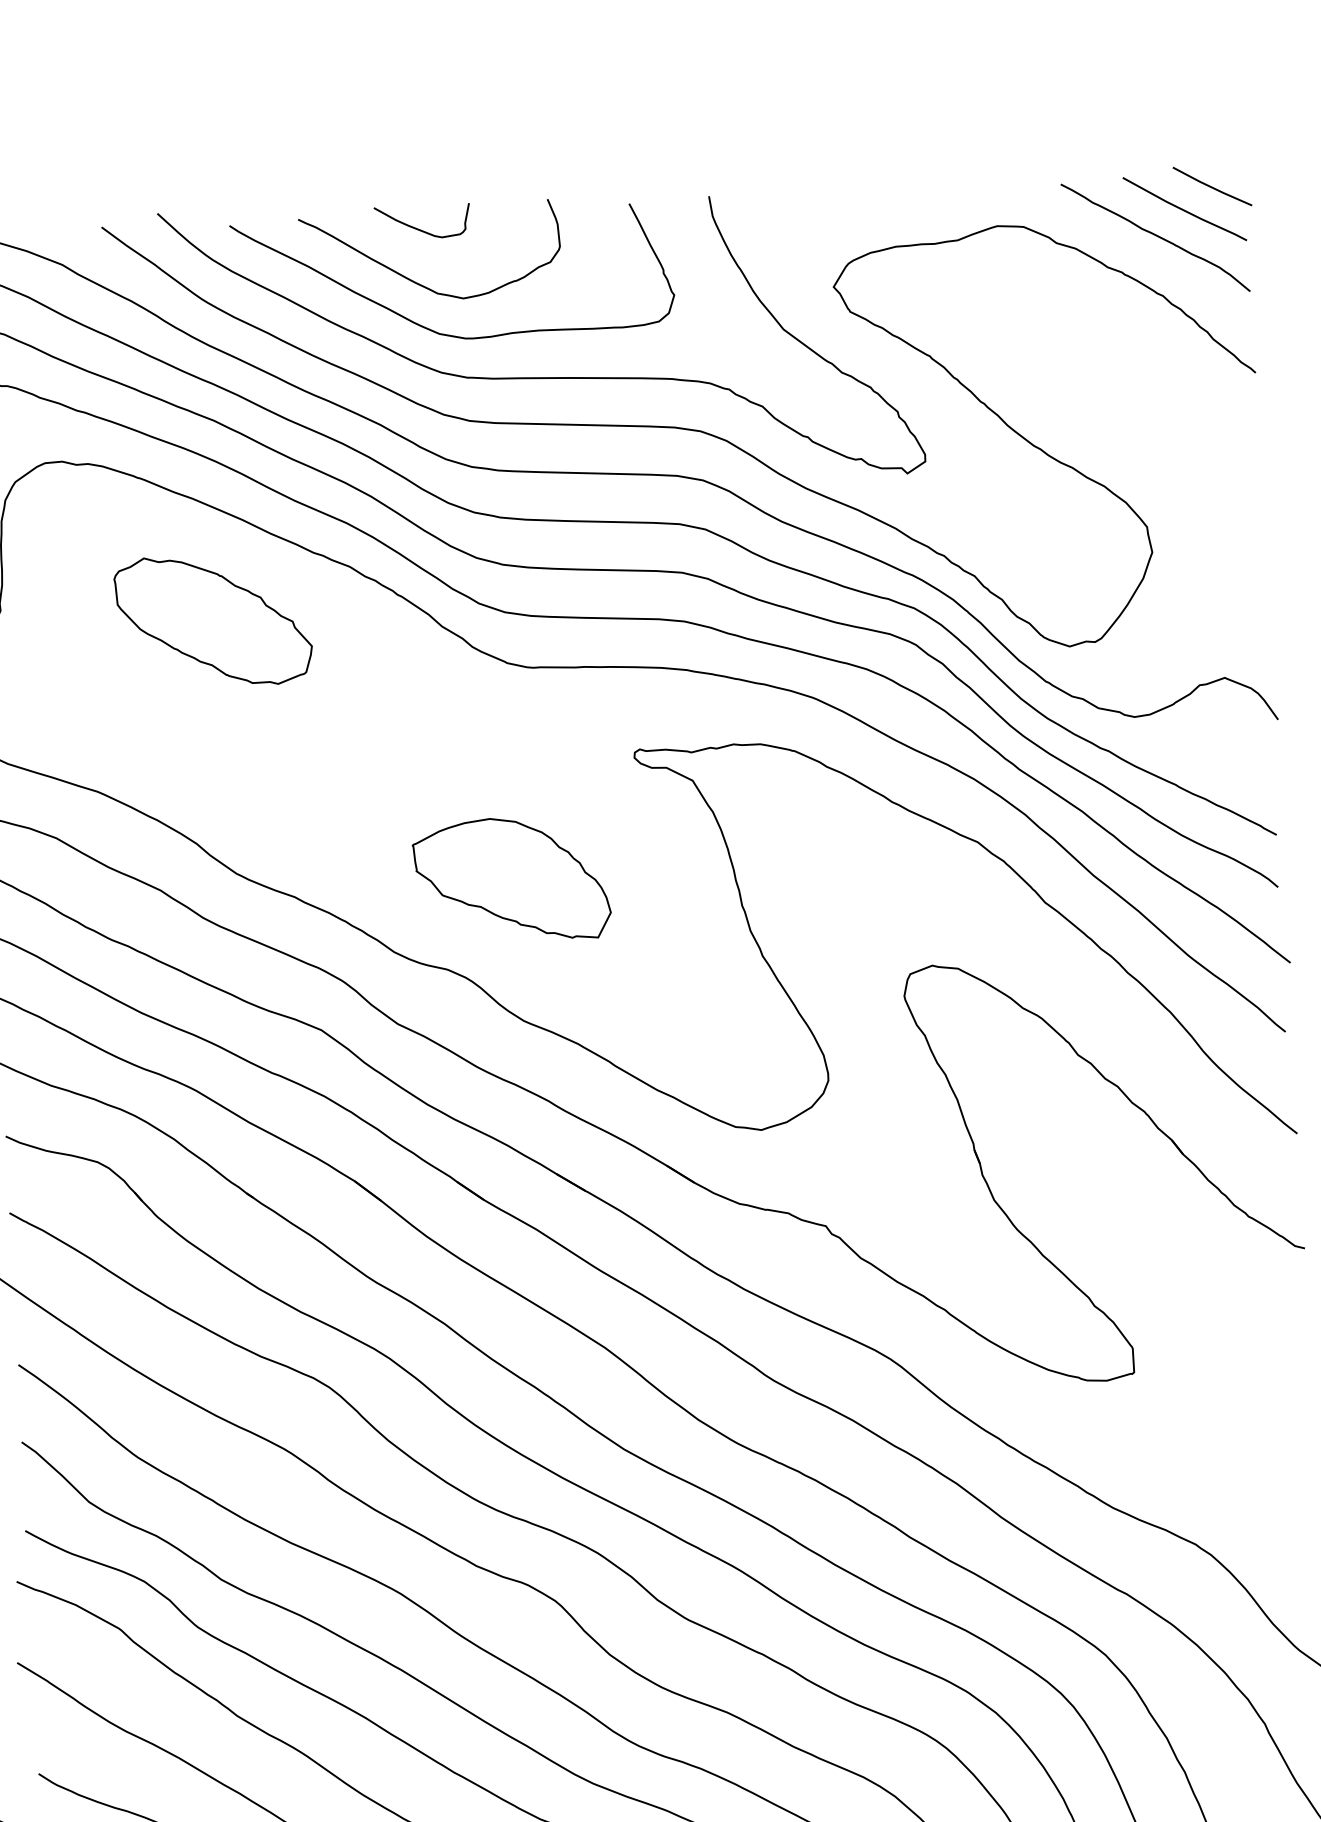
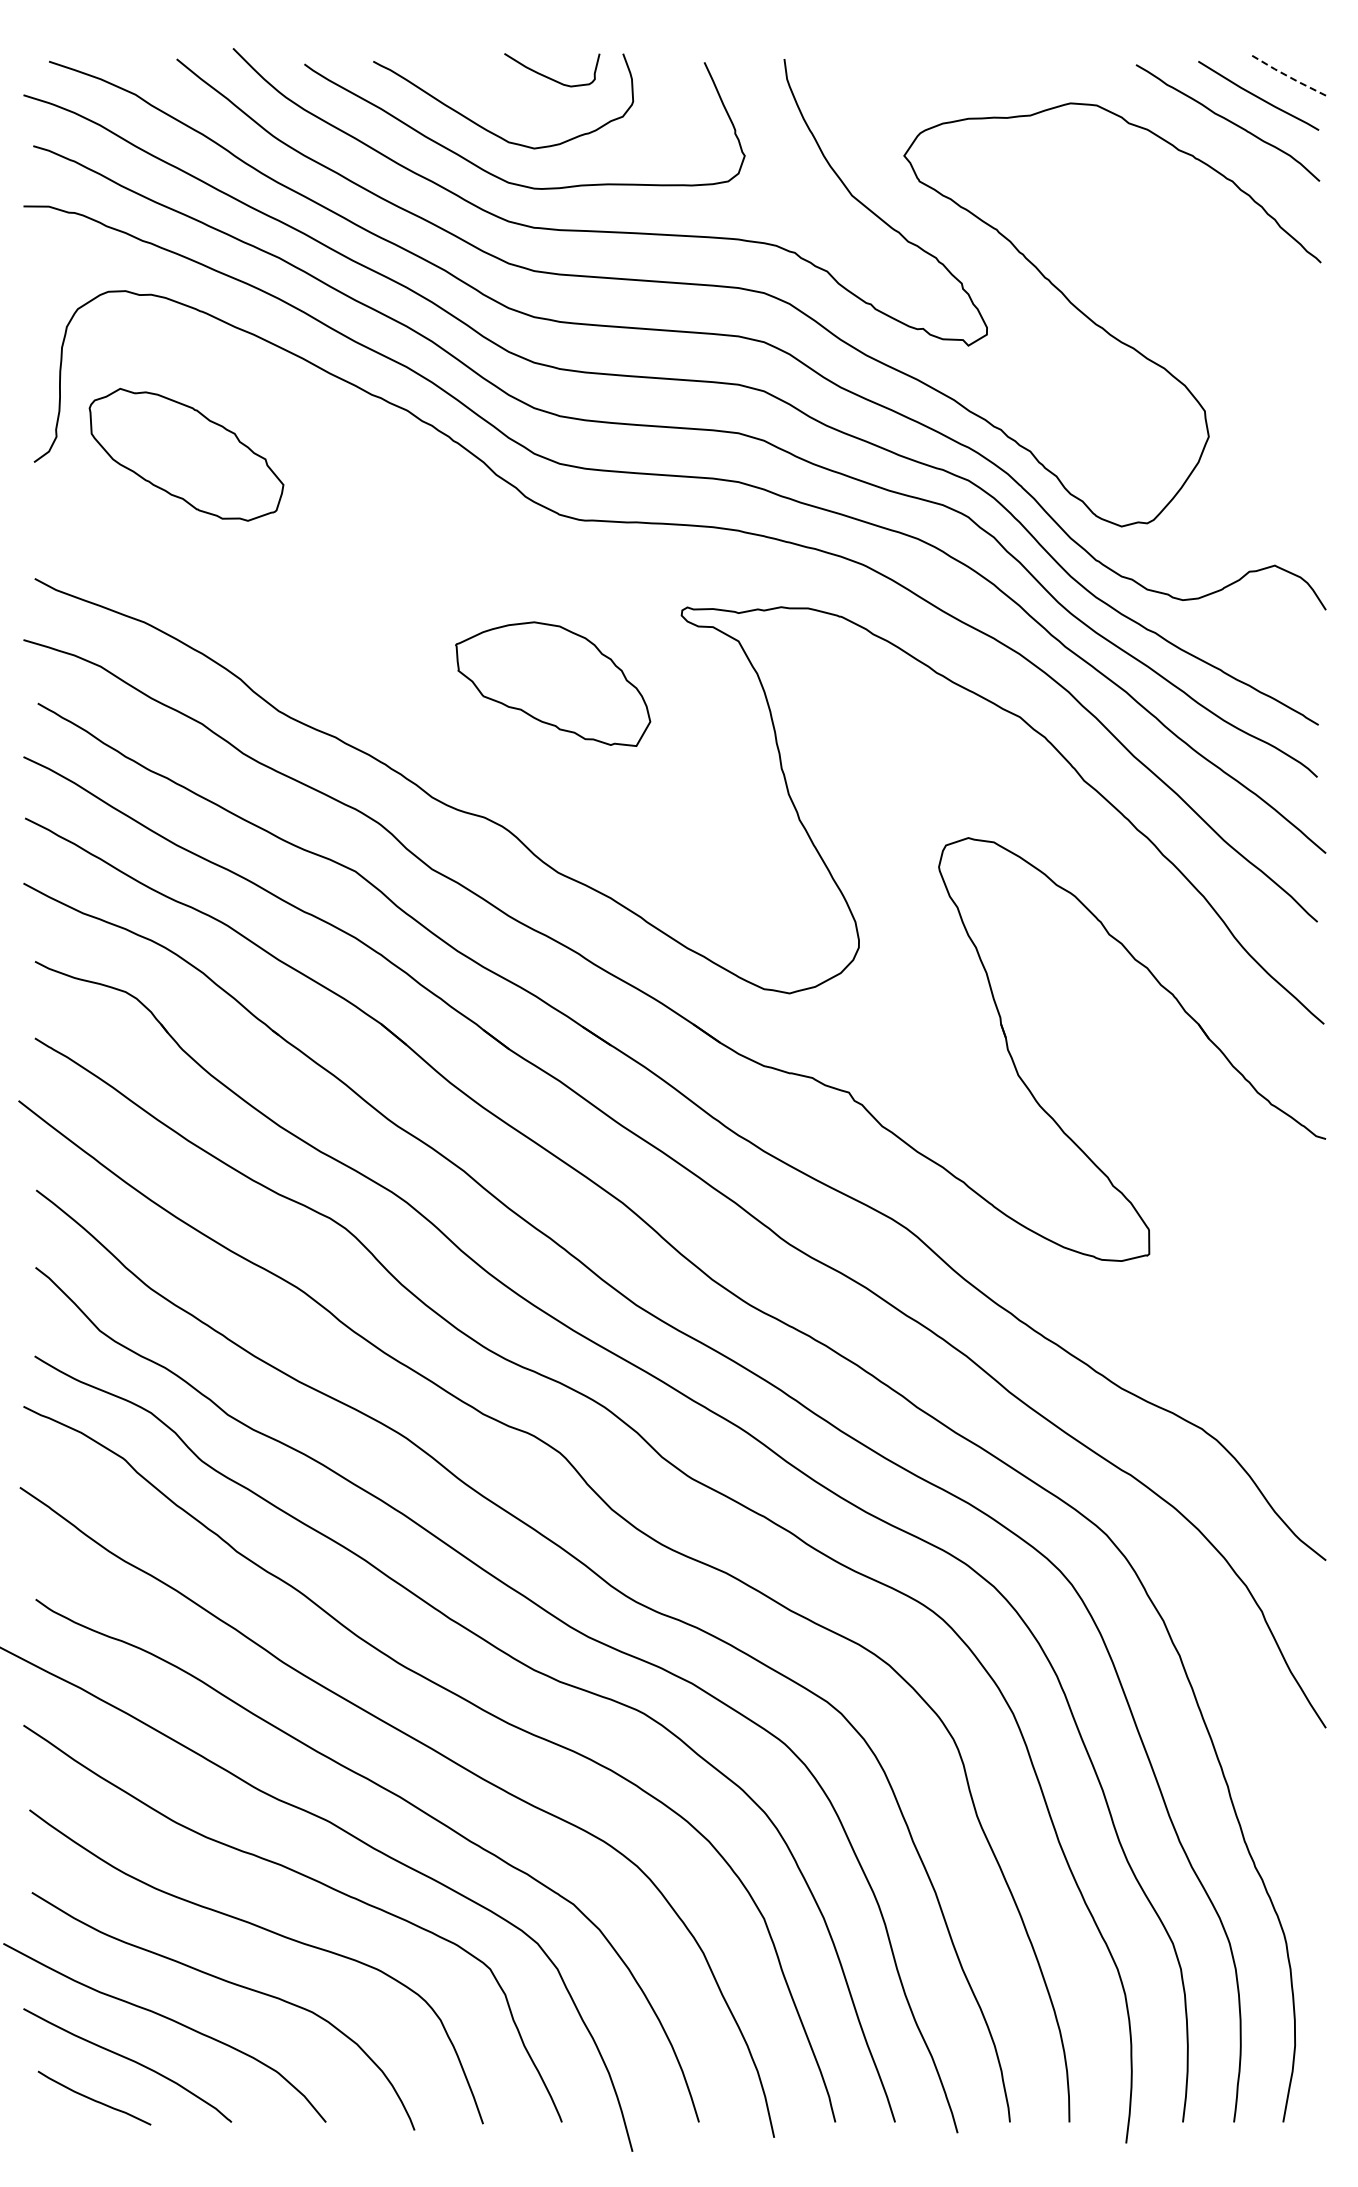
line: (1211, 187) -> (1286, 75), solid -> dashed
curve: (419, 228) -> (548, 76), moved
part: (213, 620) -> (186, 454), moved
part: (512, 879) -> (553, 683), moved

